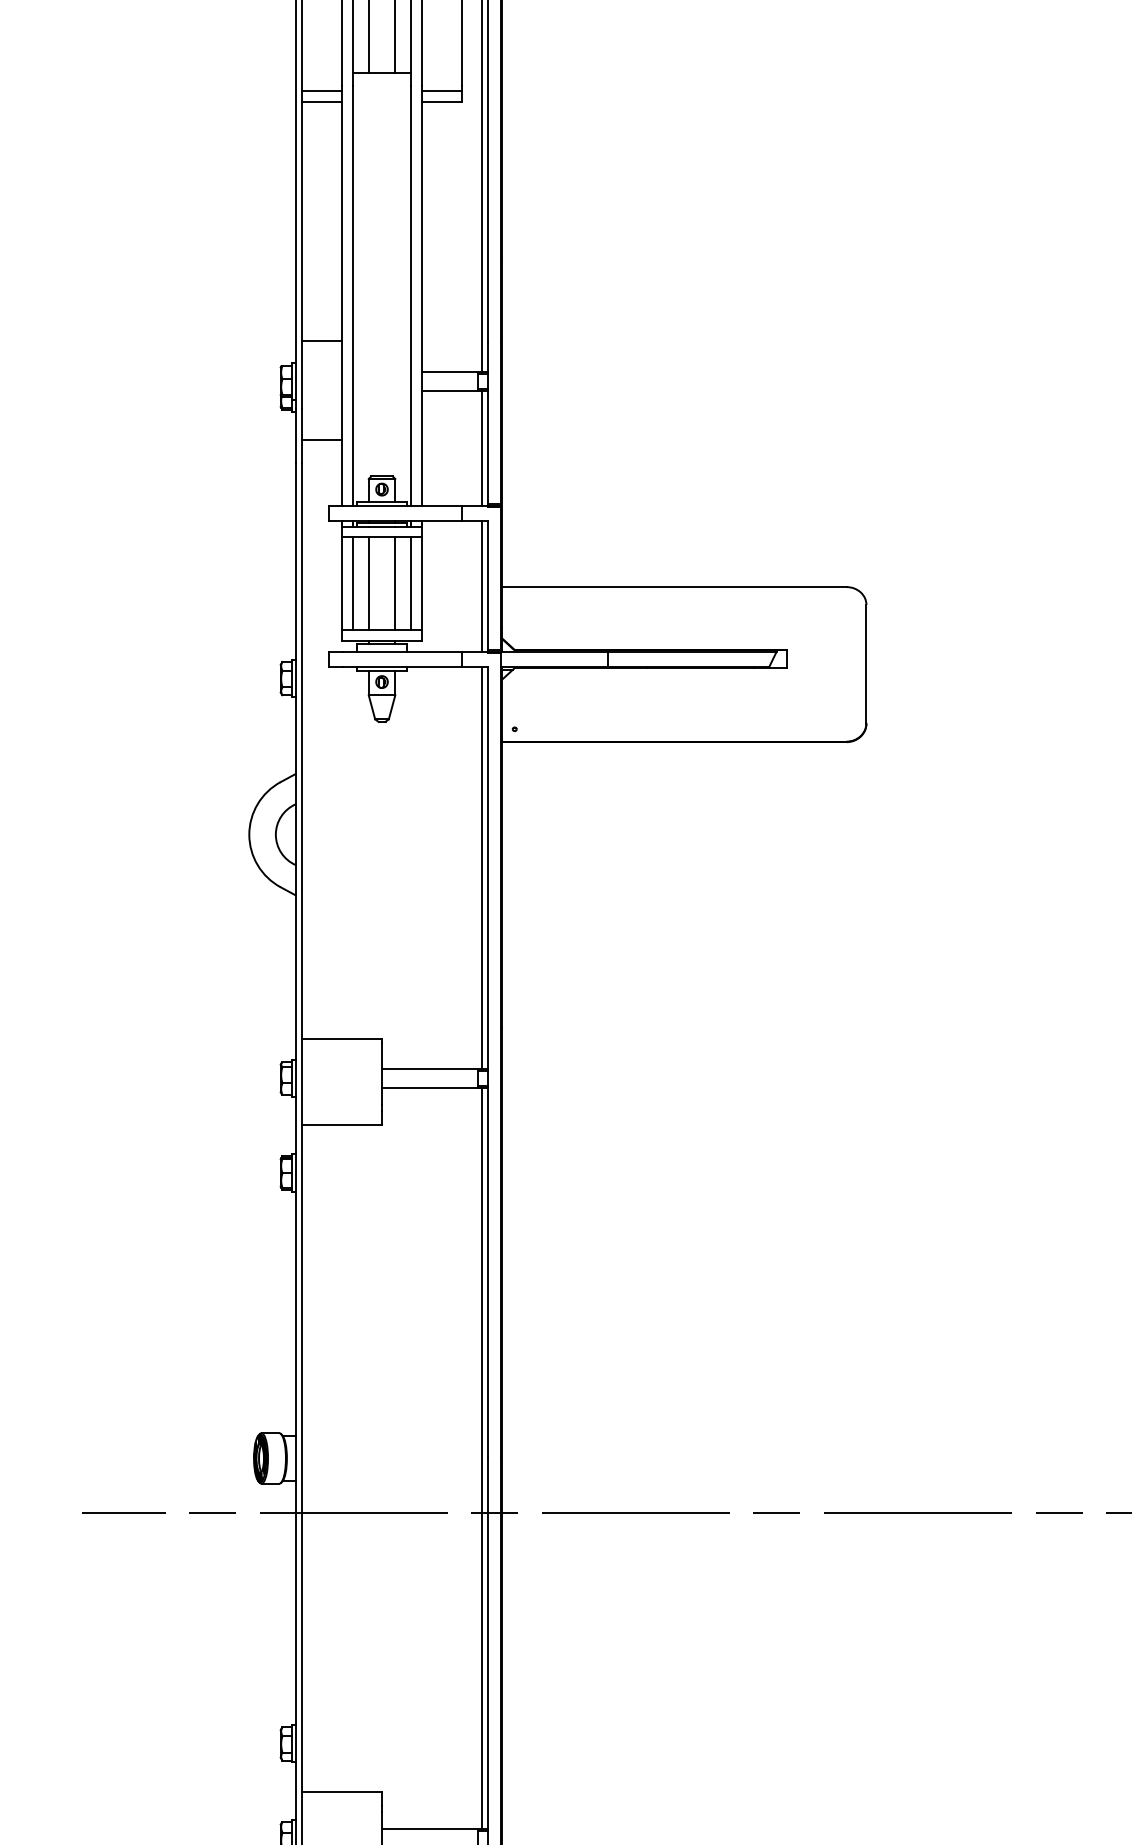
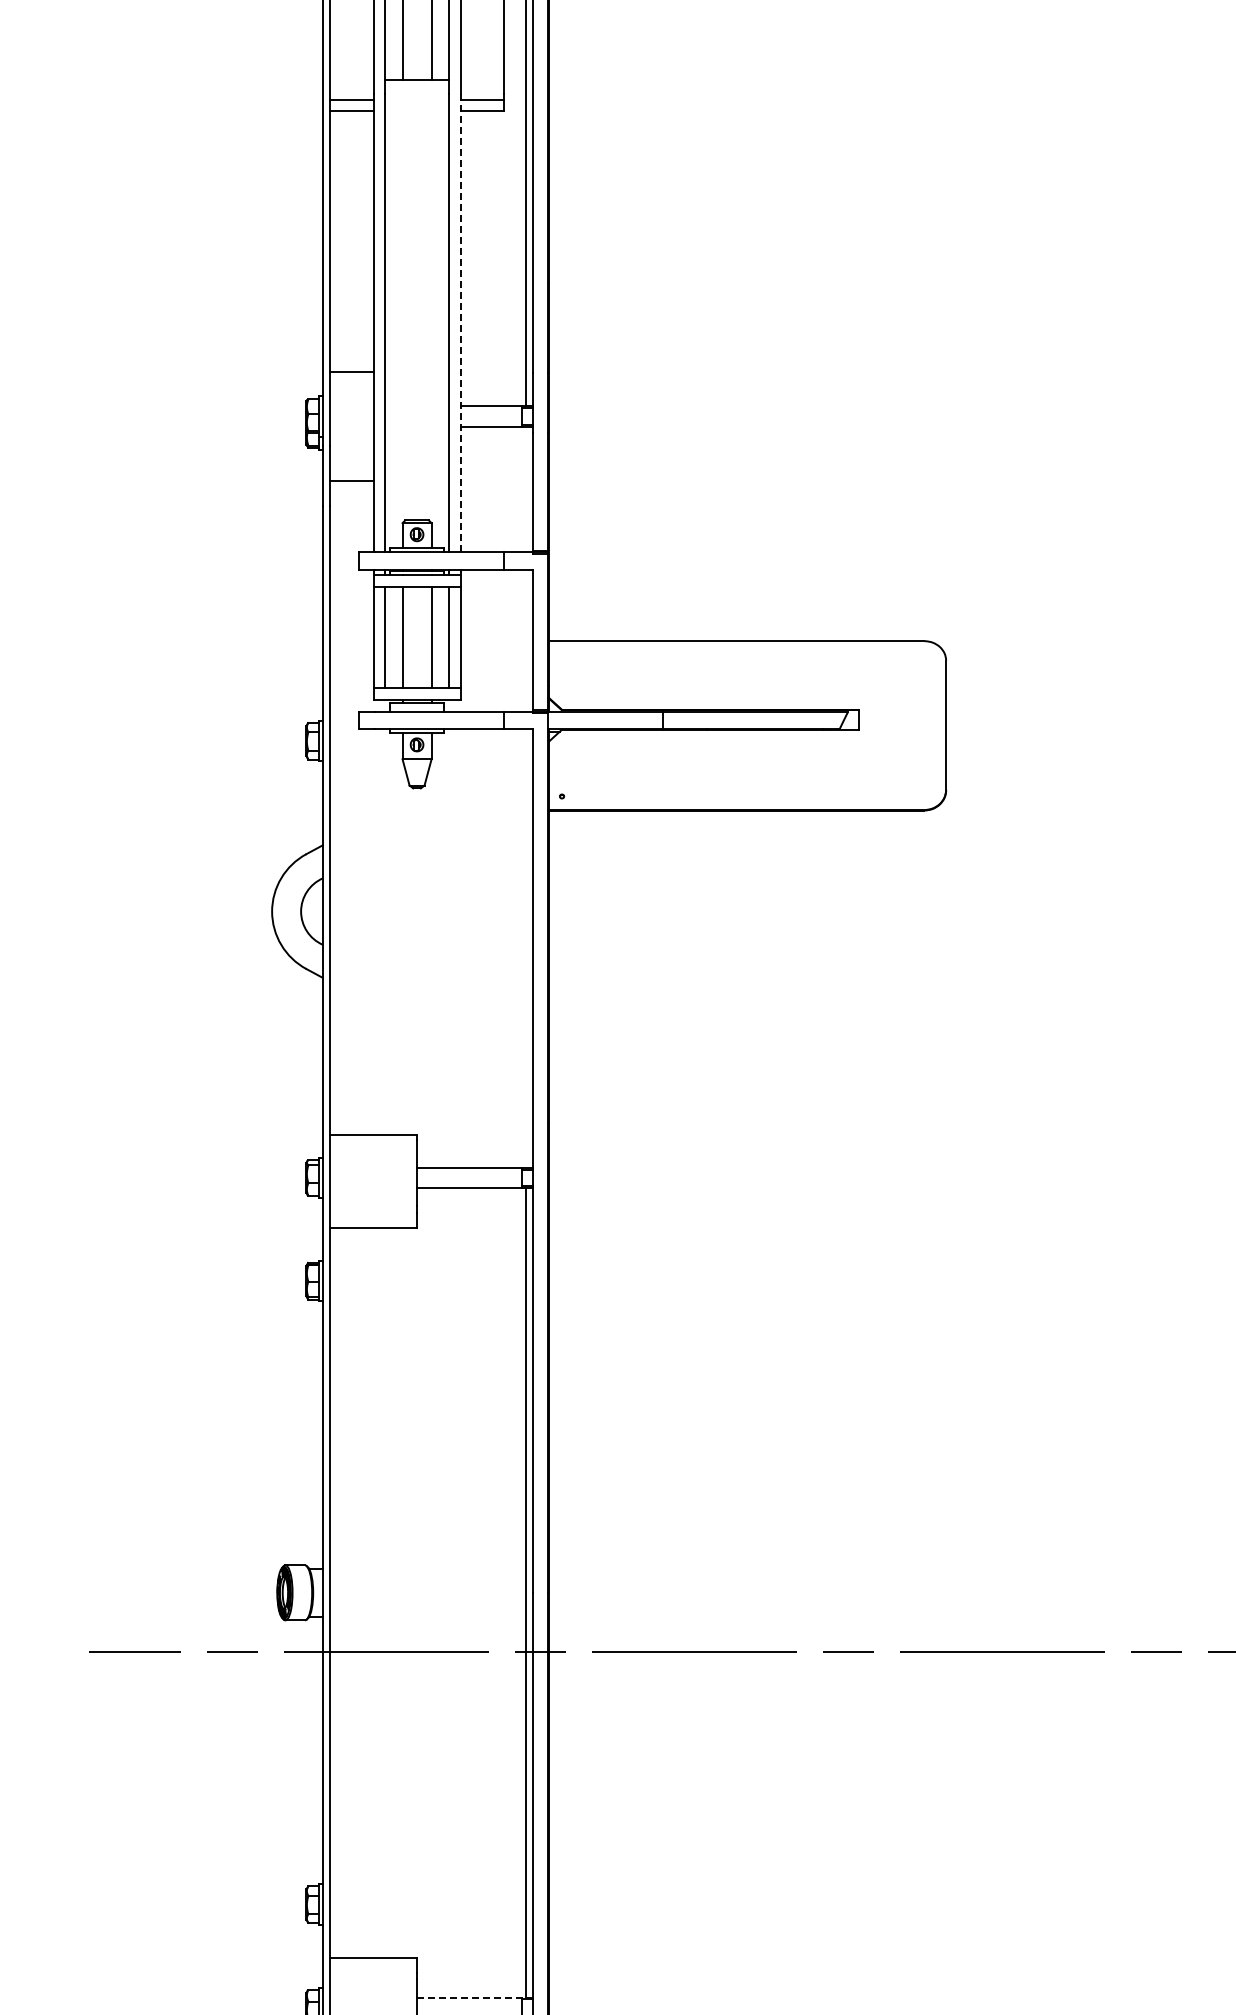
line: (421, 296) -> (460, 323), solid -> dashed
line: (481, 448) -> (525, 489), removed
line: (481, 586) -> (525, 640), removed
line: (481, 867) -> (525, 947), removed
line: (435, 1828) -> (475, 1997), solid -> dashed

